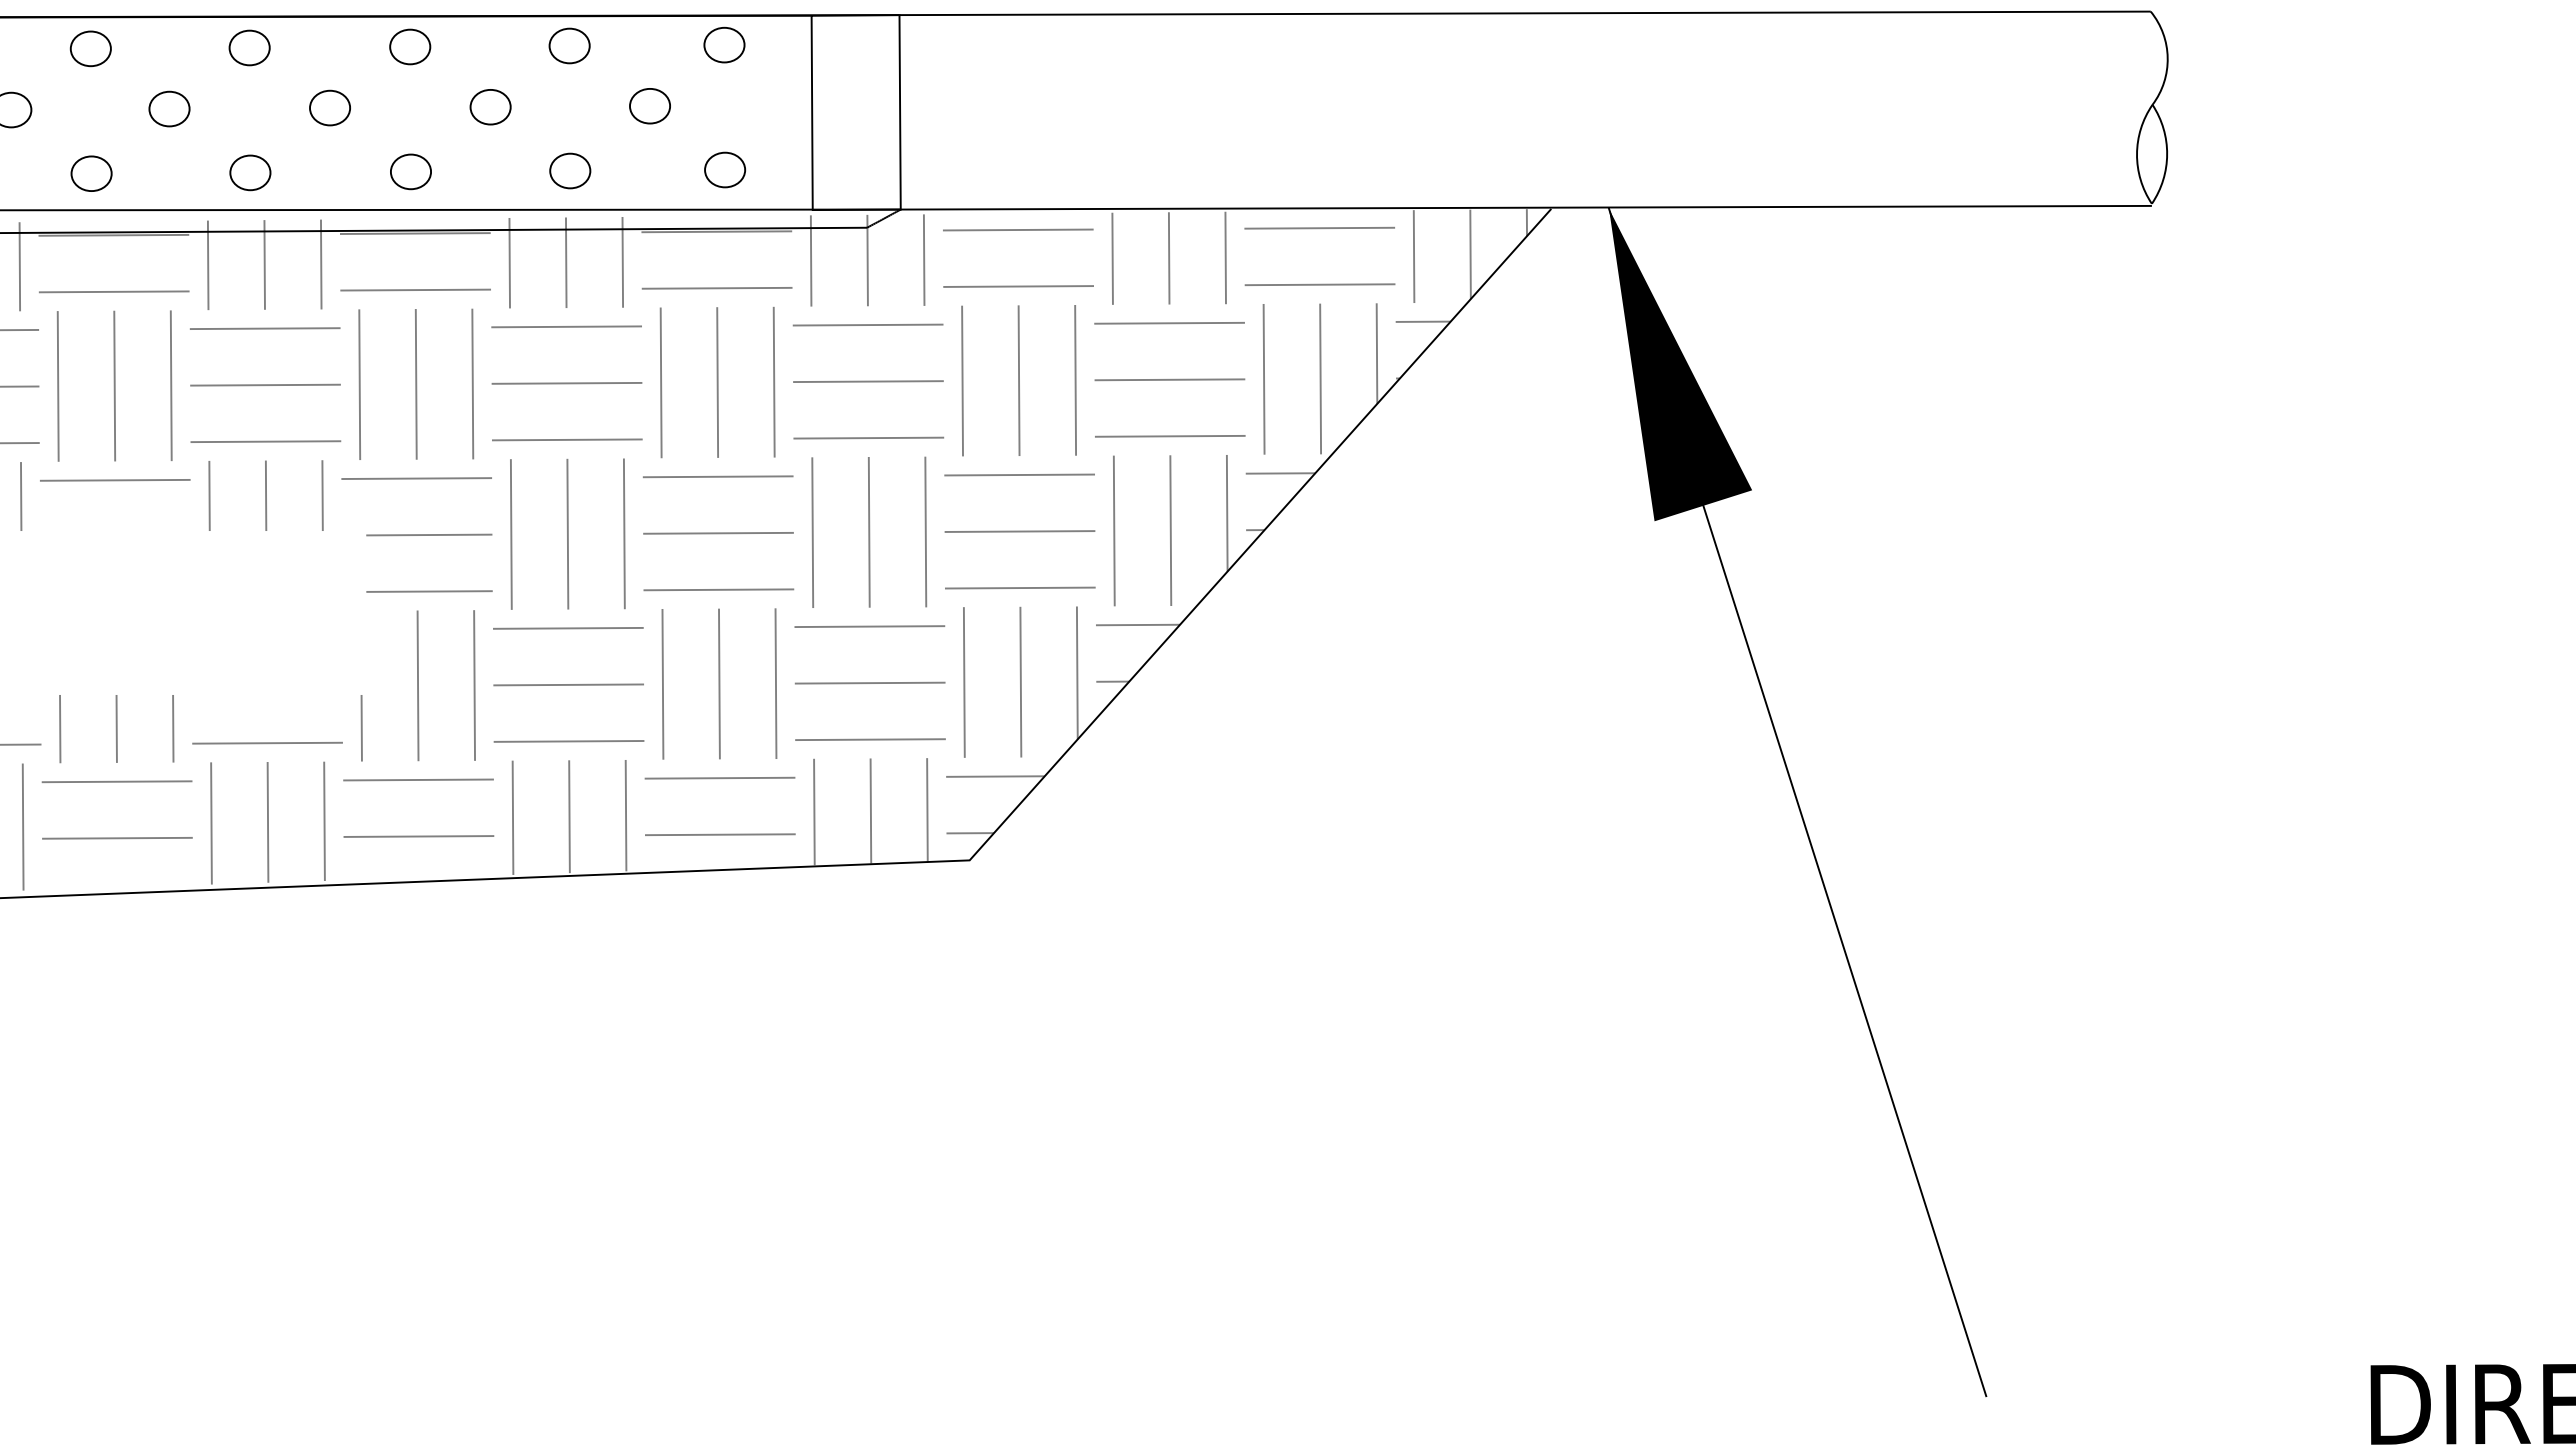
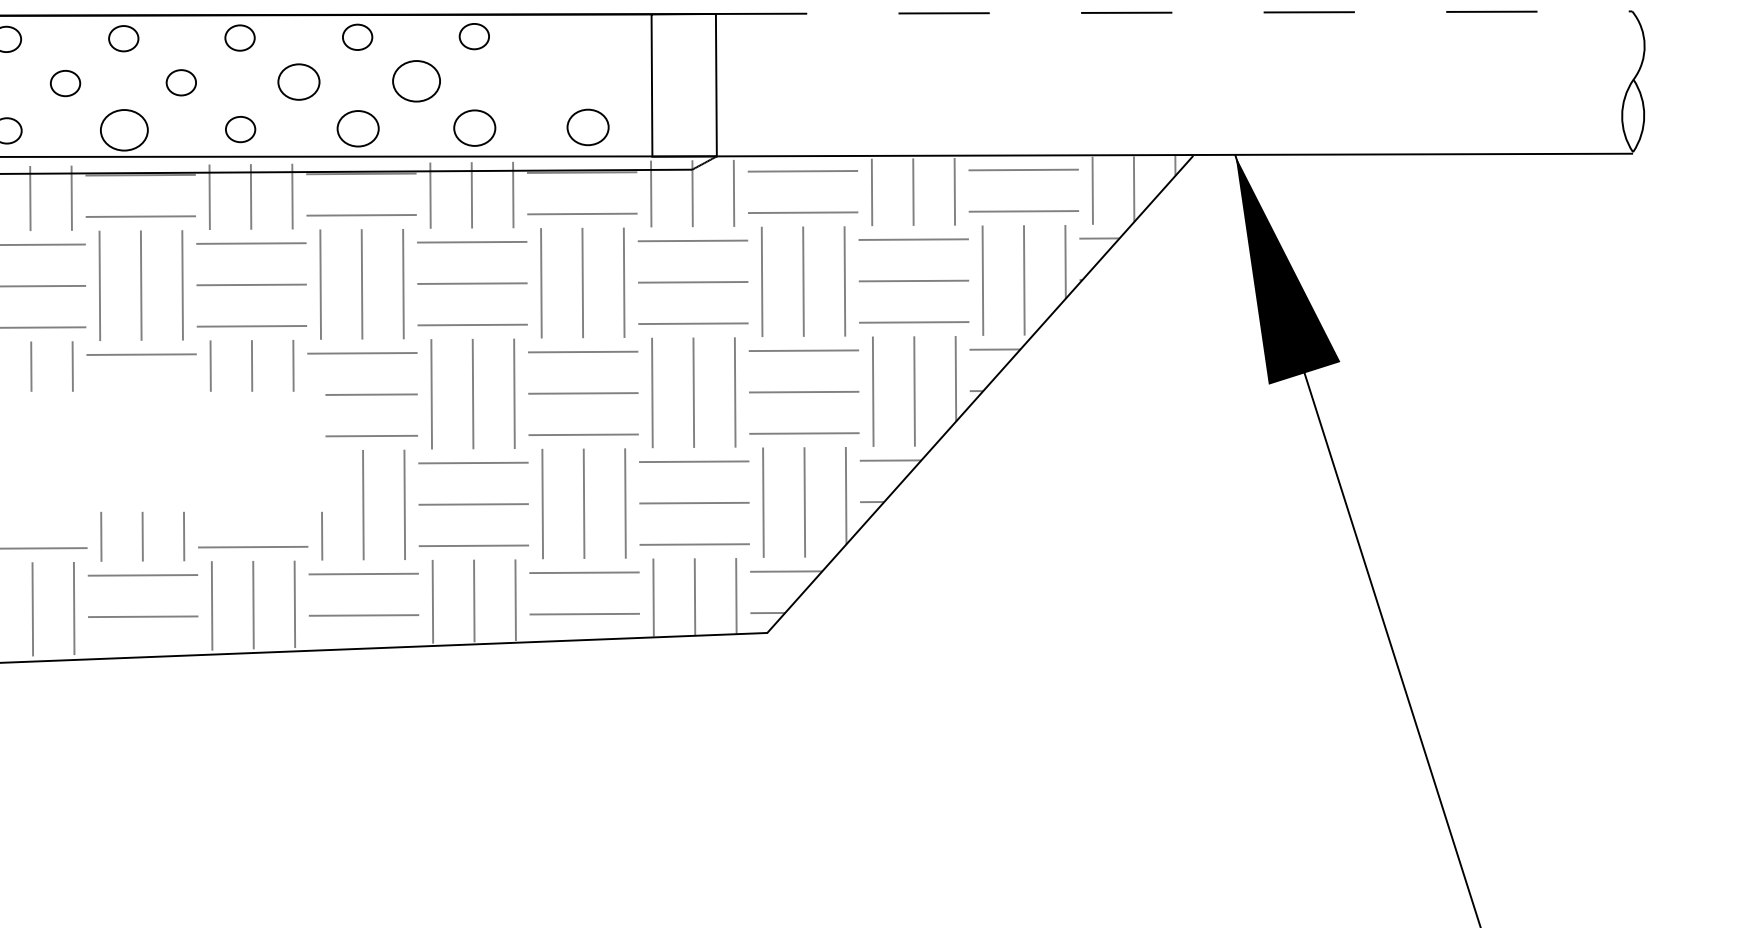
line: (1525, 13) -> (1174, 12), solid -> dashed
part: (724, 44) -> (587, 35), removed
part: (649, 106) -> (532, 80), removed
part: (329, 107) -> (298, 81), size x1.4
part: (490, 107) -> (416, 81), size x1.6
part: (725, 169) -> (588, 127), size x1.4
part: (570, 170) -> (475, 127), size x1.4
part: (410, 171) -> (357, 128), size x1.4
part: (91, 173) -> (124, 129), size x1.6

